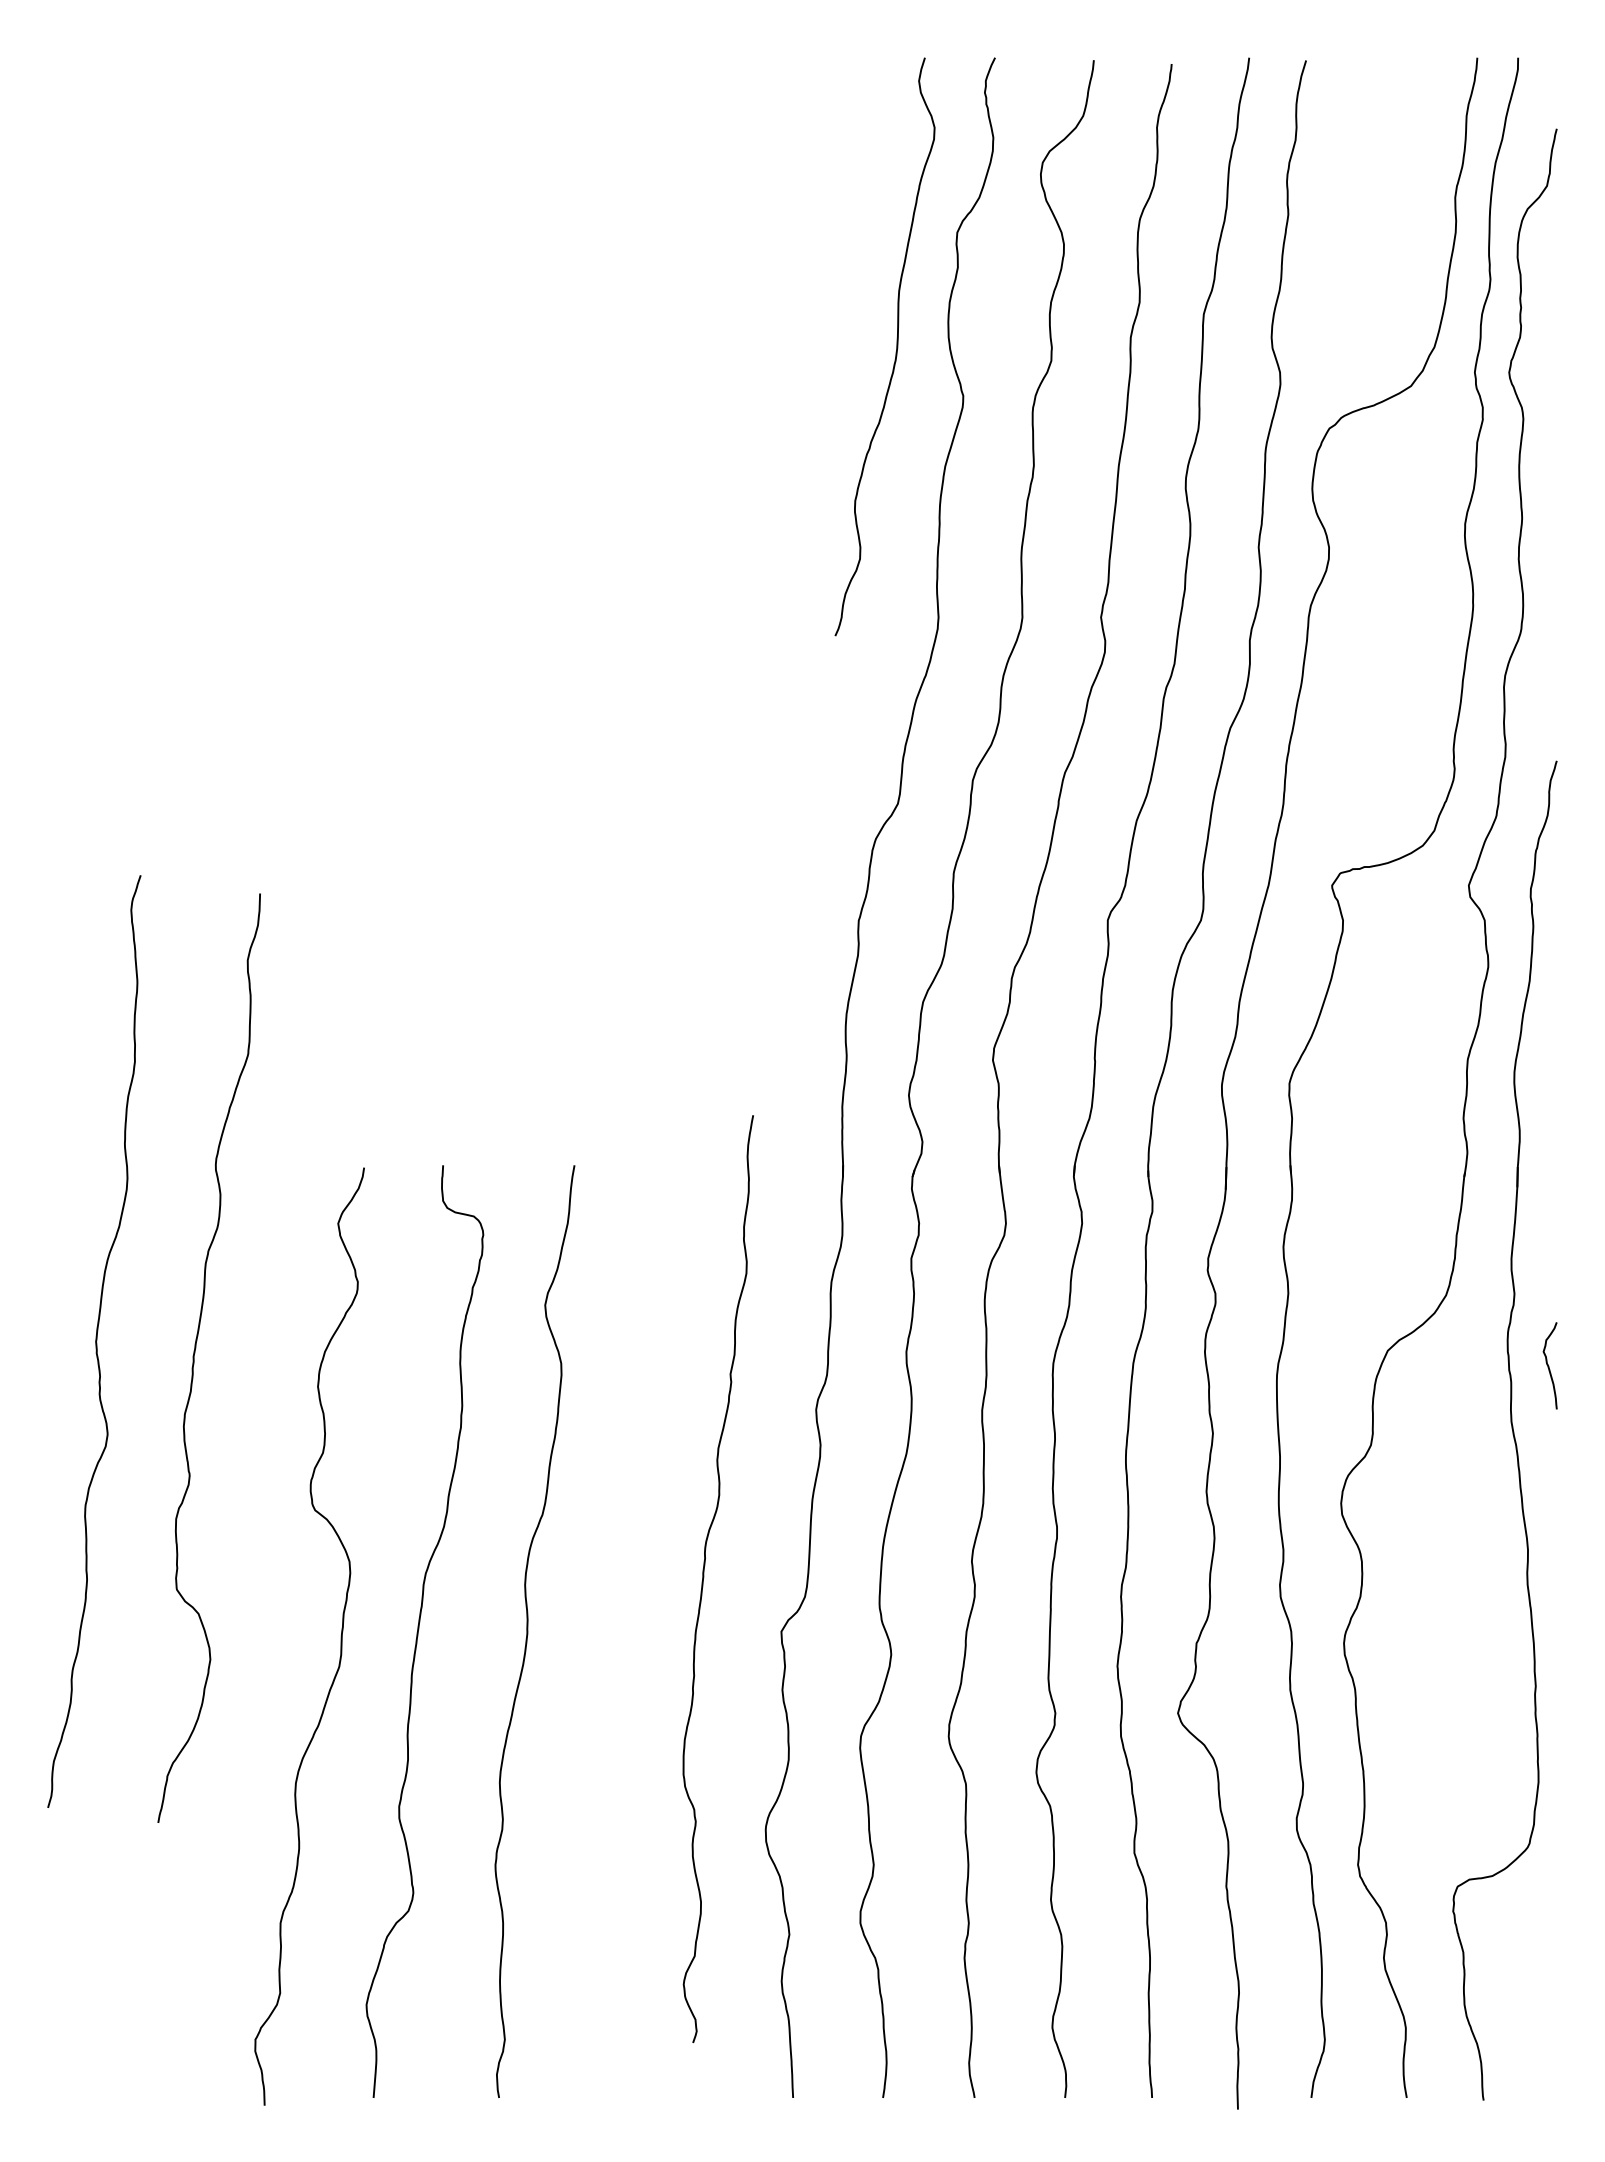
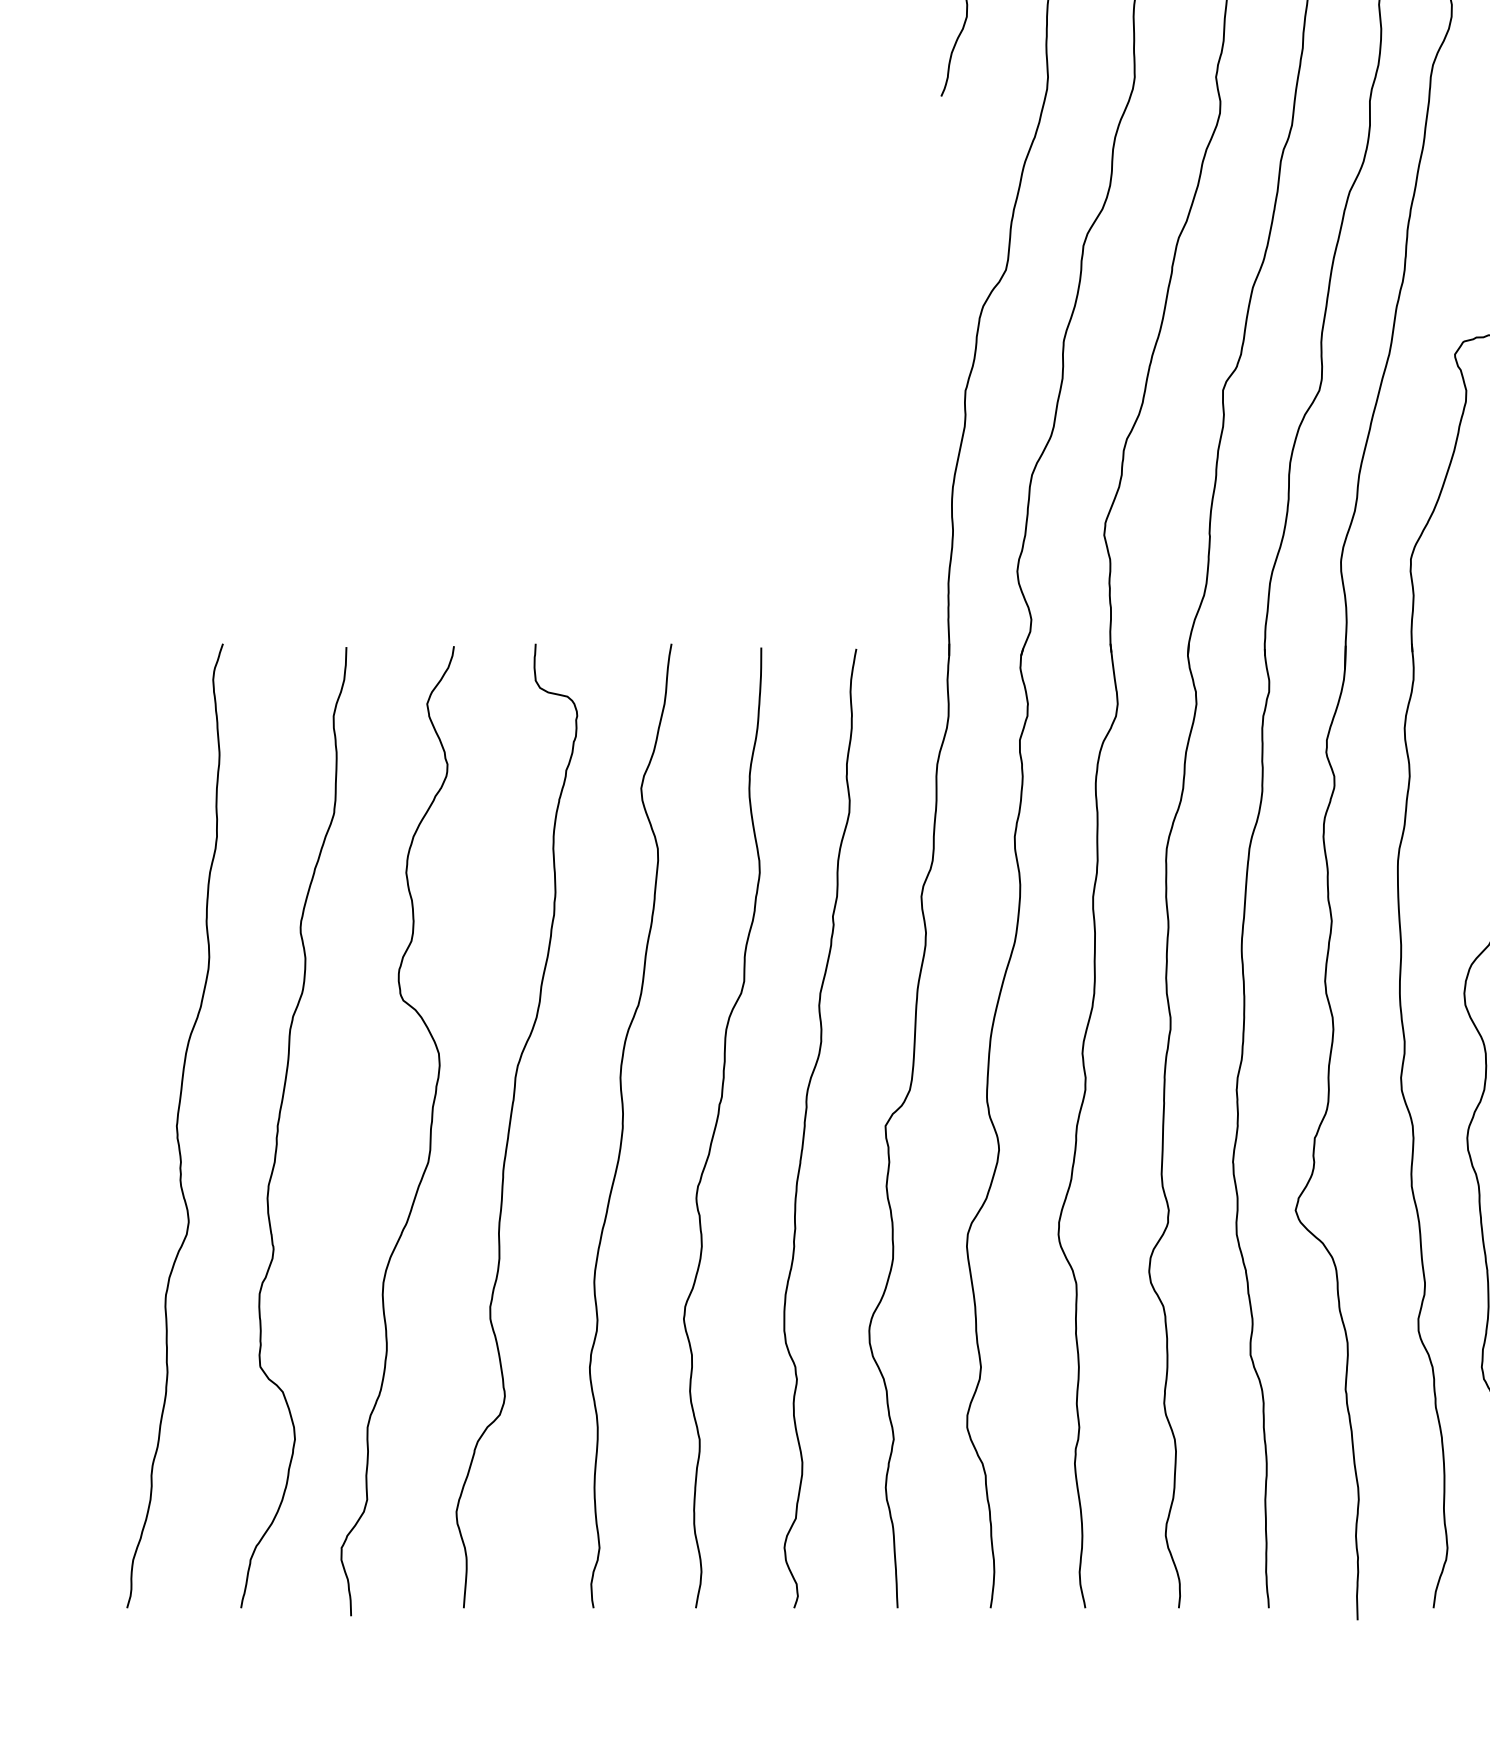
curve: (95, 1341) -> (176, 1125), moved
curve: (195, 1353) -> (279, 1122), moved
curve: (704, 1577) -> (805, 1126), moved
curve: (618, 1631) -> (717, 1125), added

